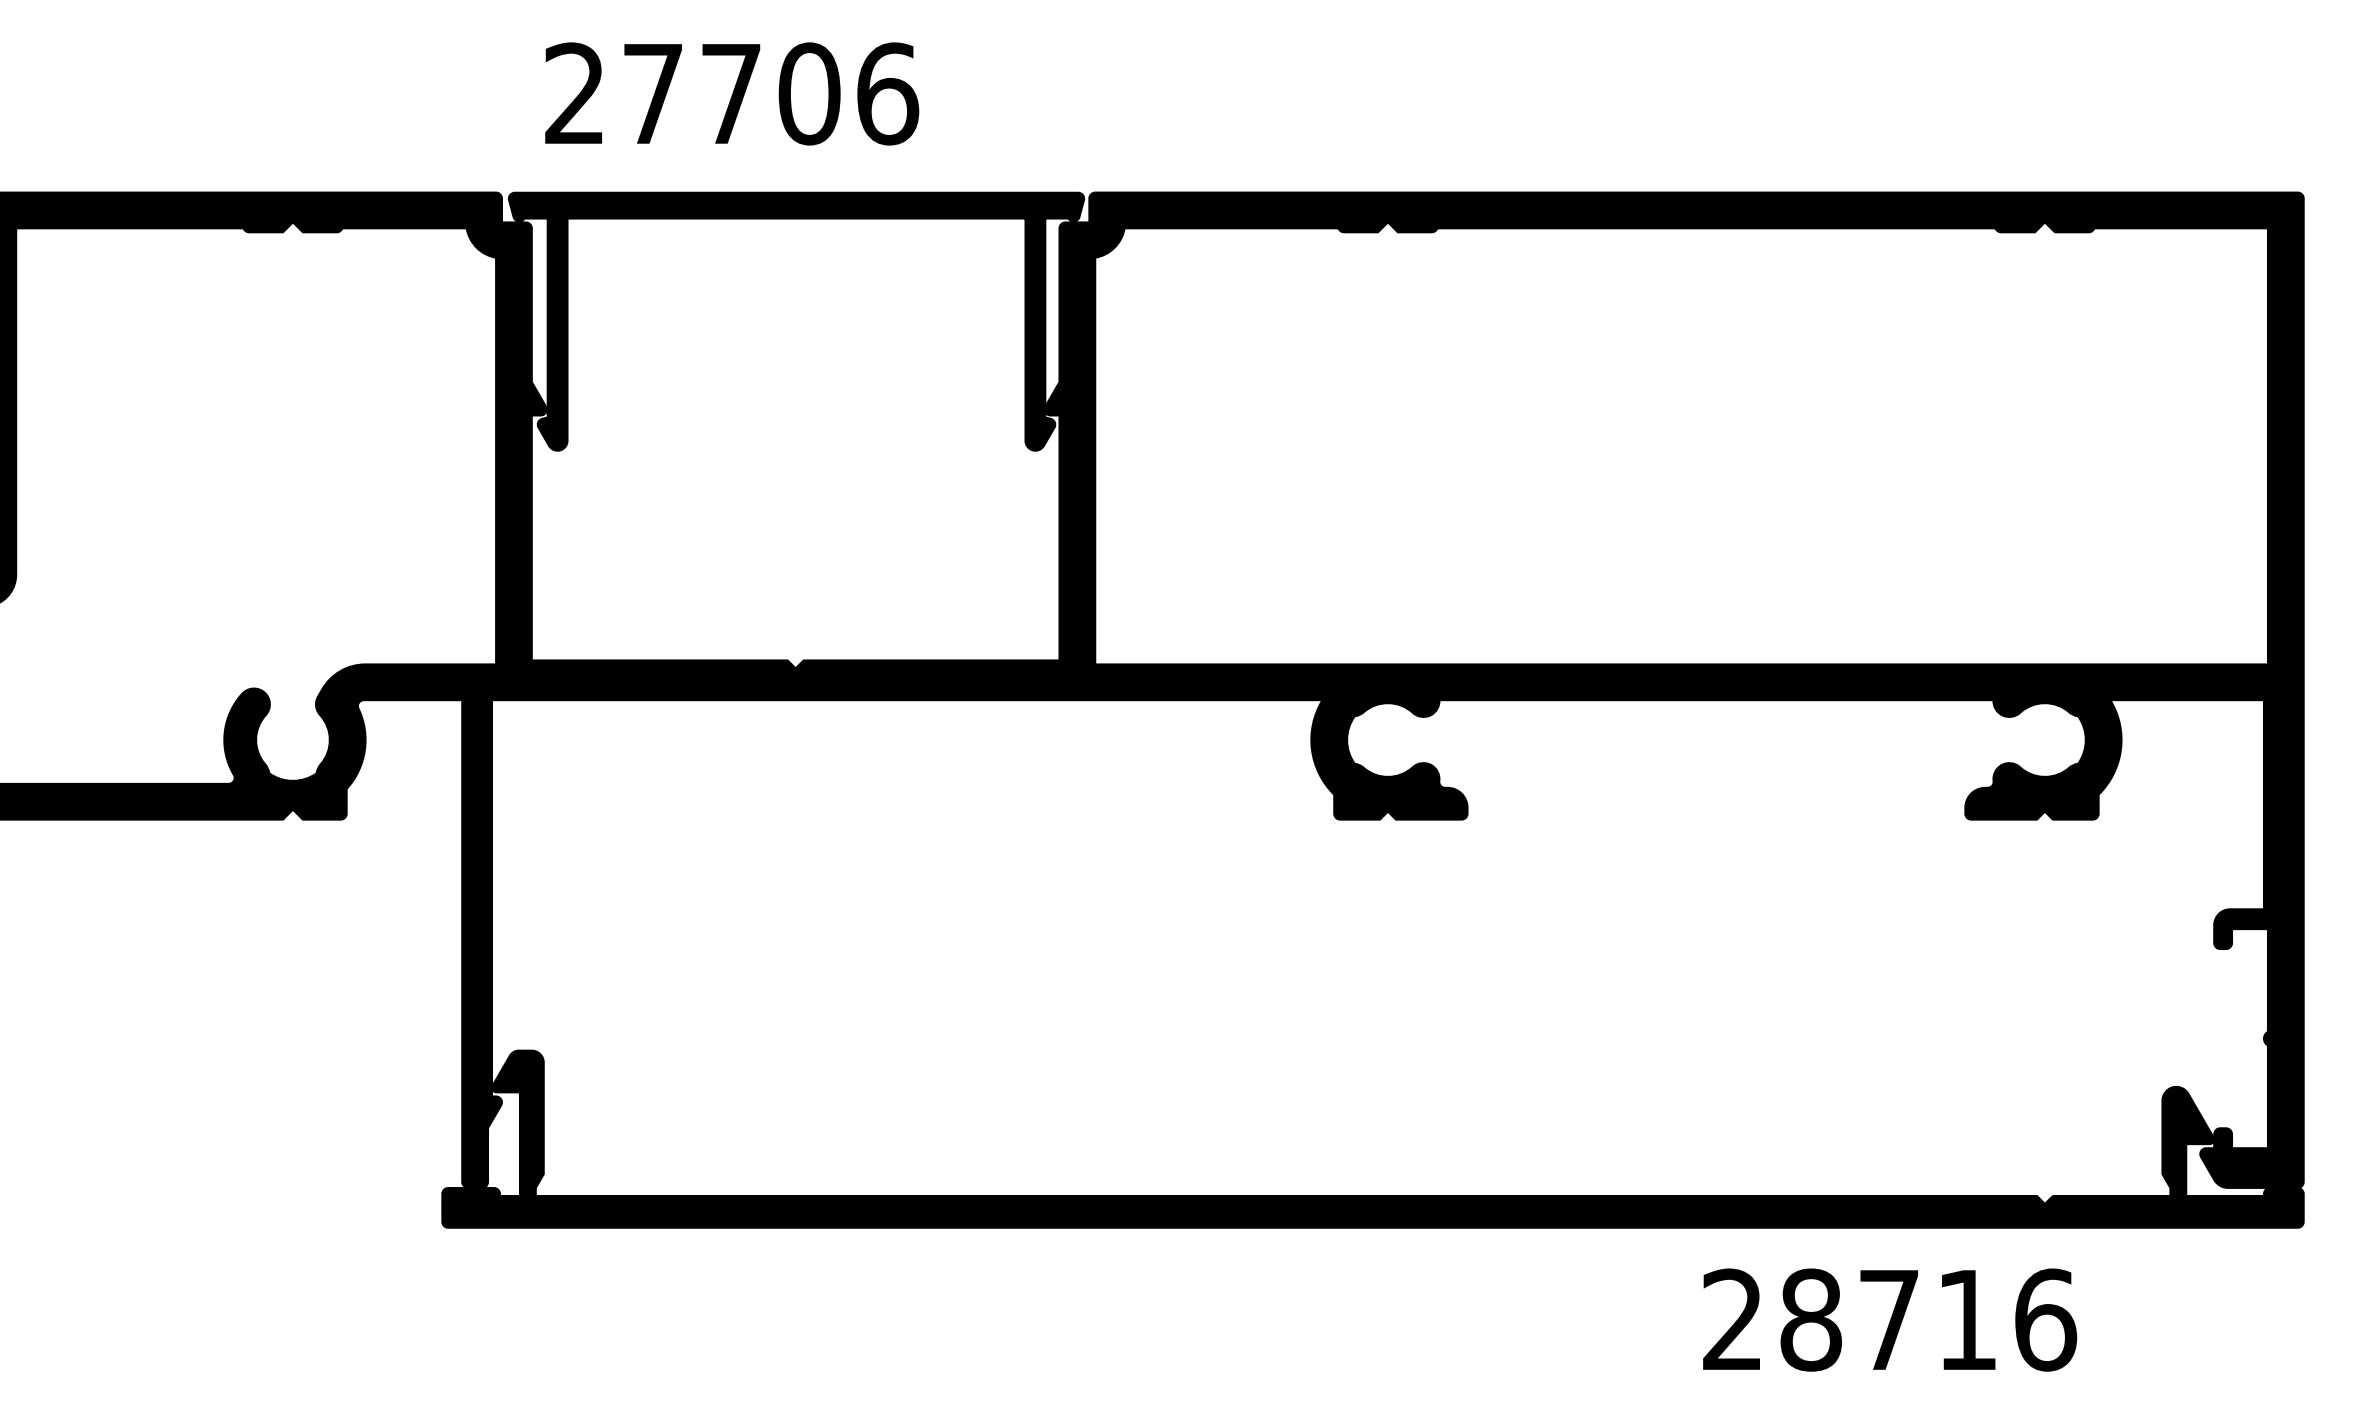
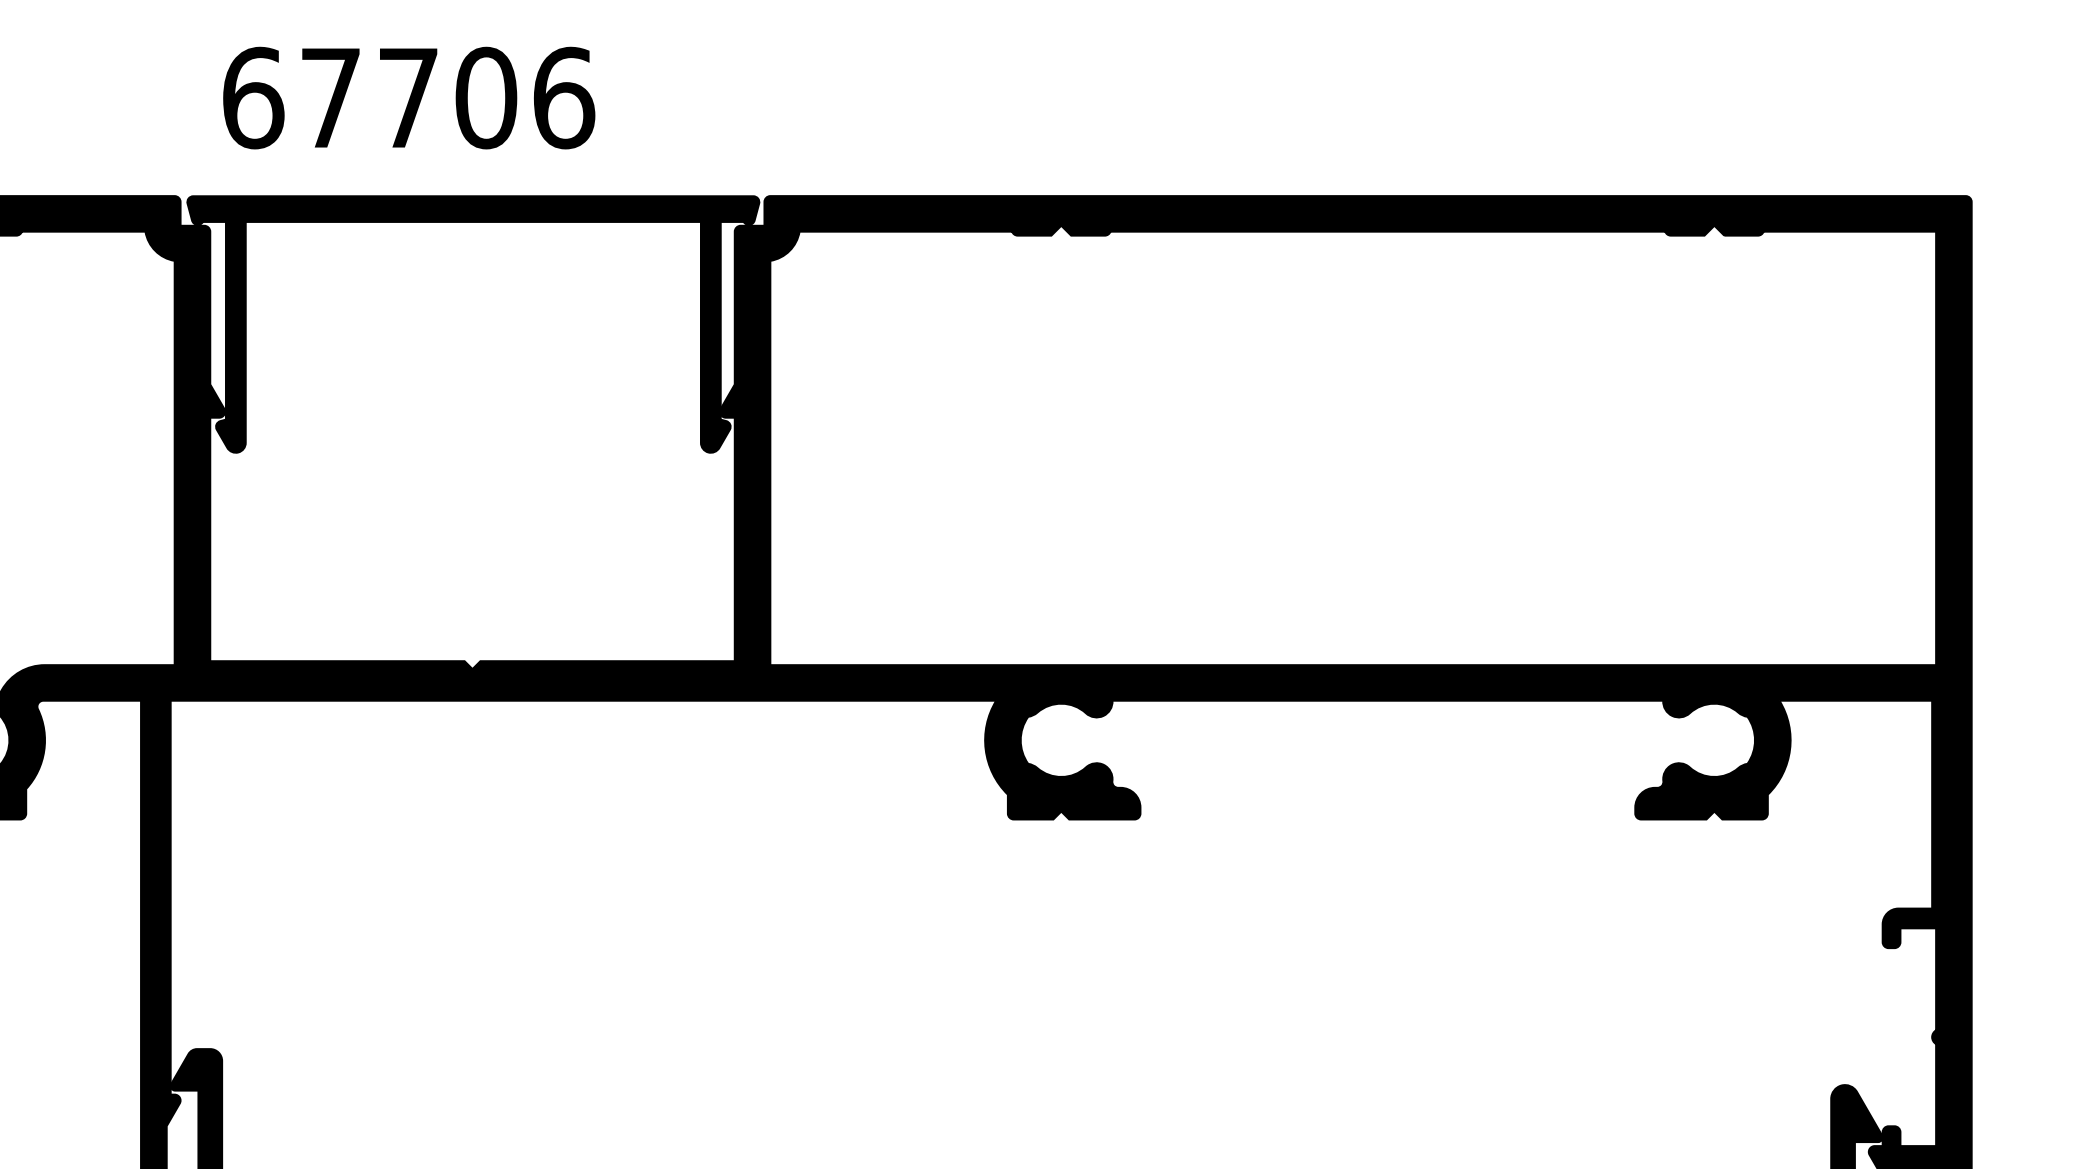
text: (575, 93) -> (253, 97), 27706 -> 67706

